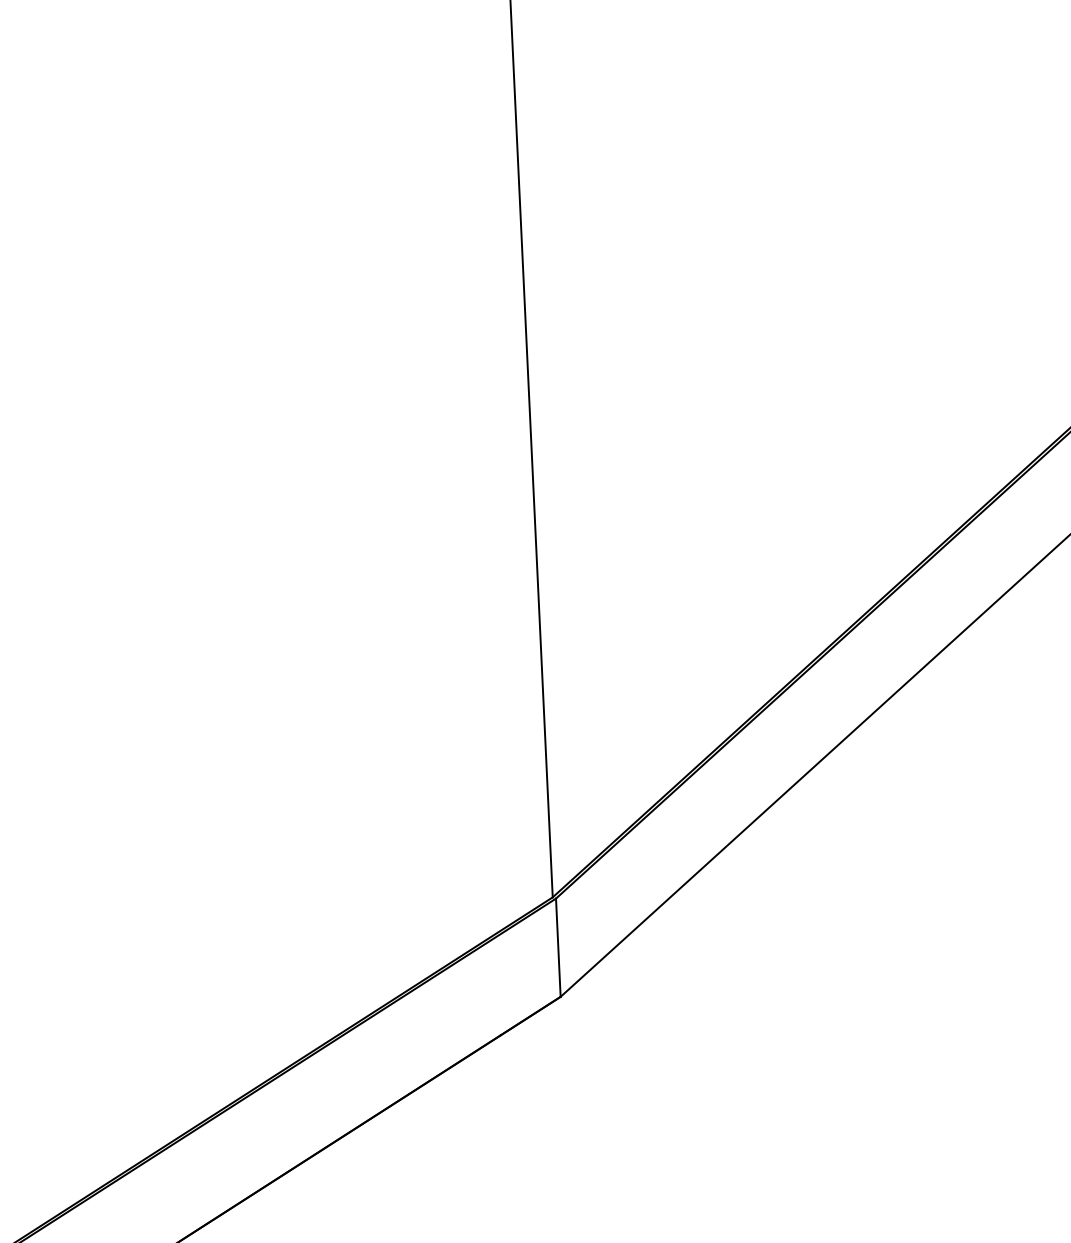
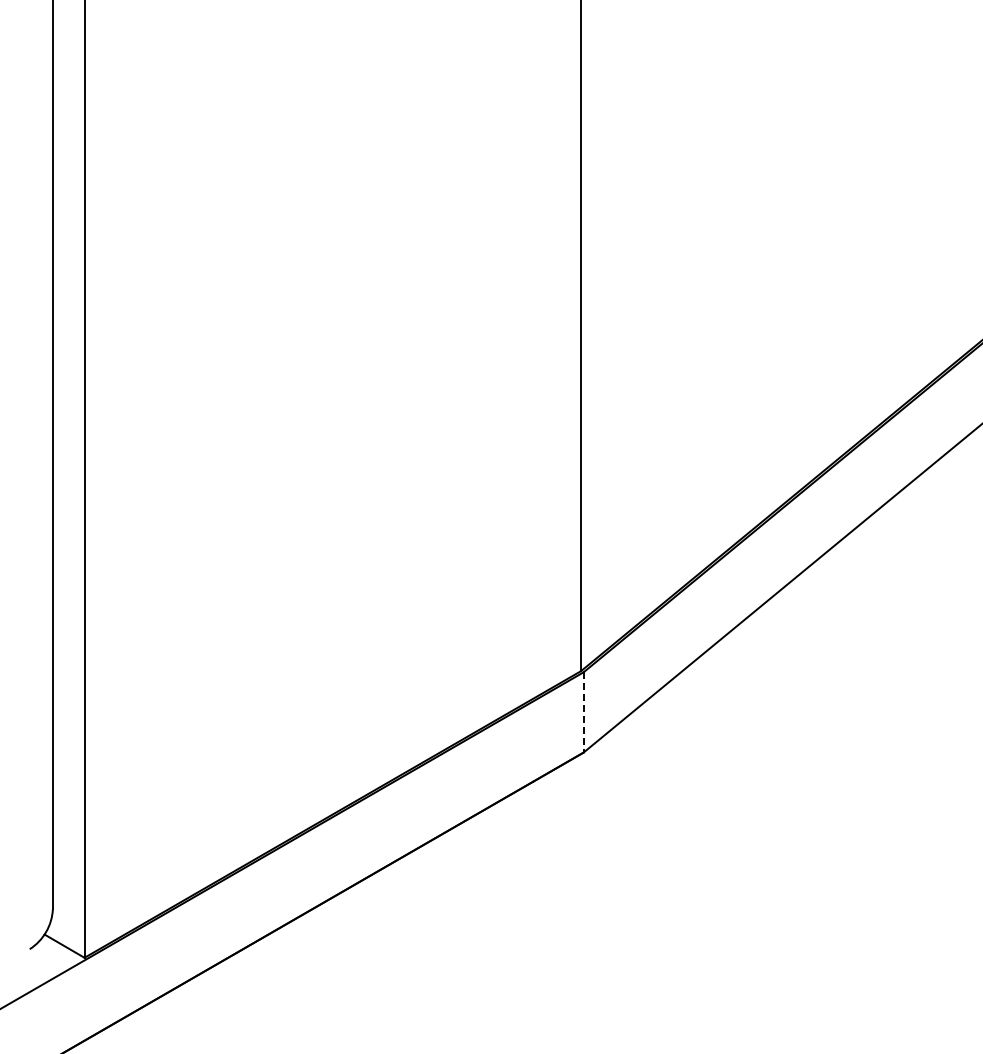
line: (558, 947) -> (583, 712), solid -> dashed

